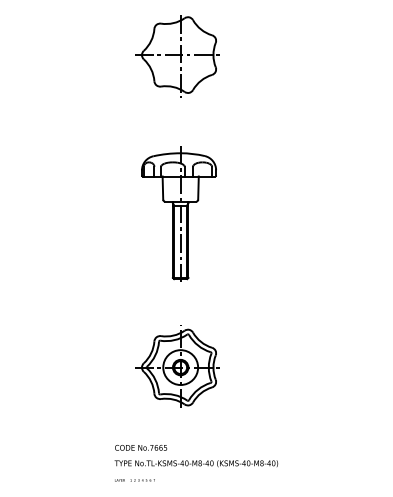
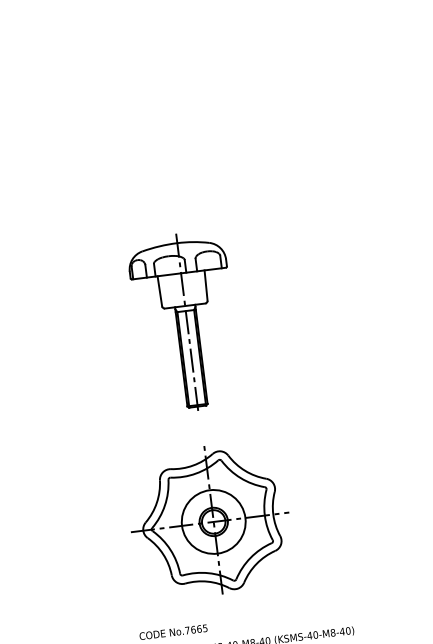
part: (177, 56) -> (157, 117), removed
part: (177, 366) -> (207, 520), size x1.4

